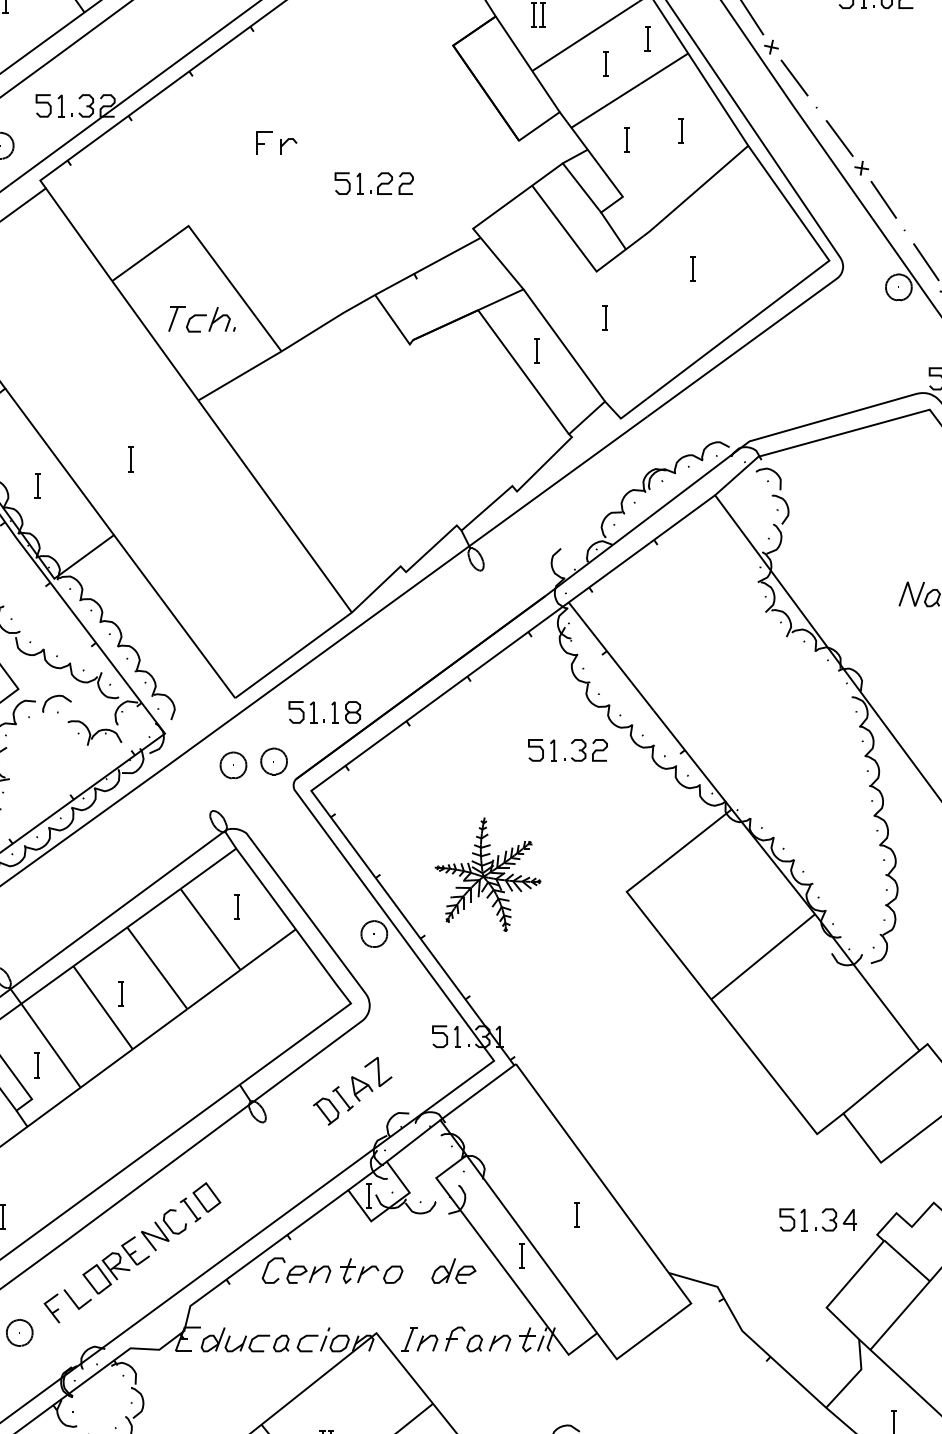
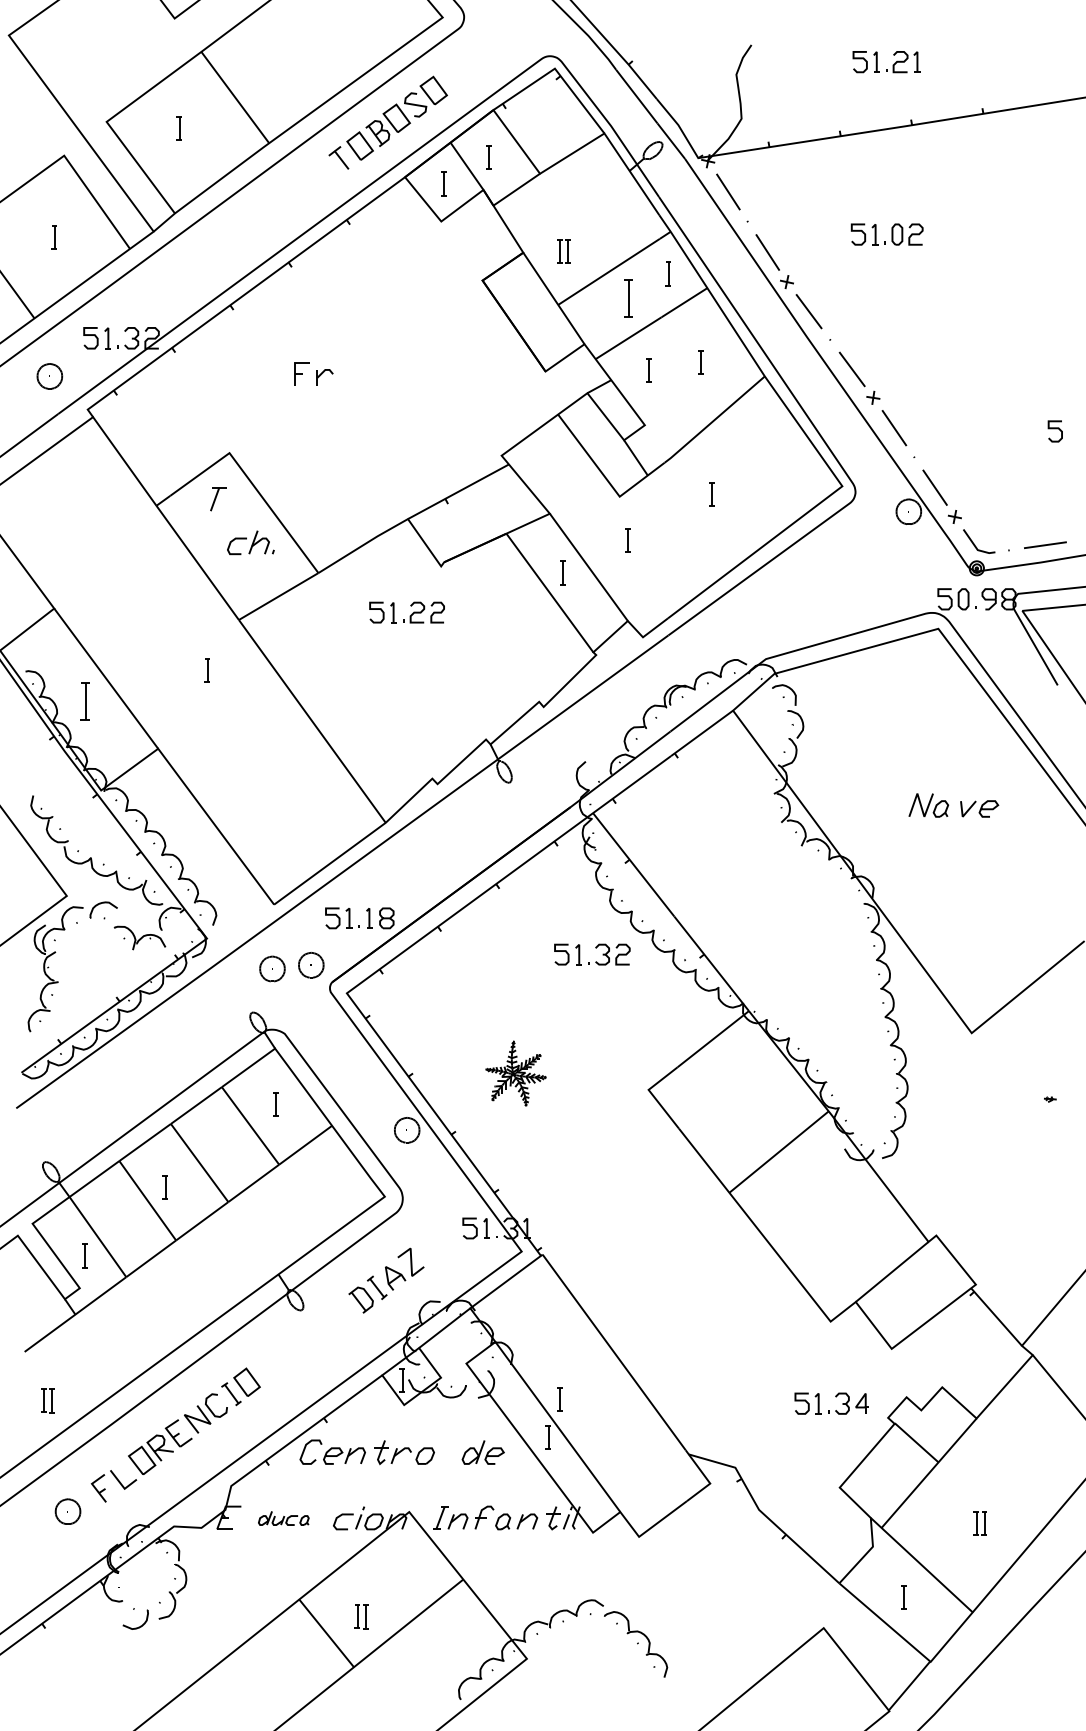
part: (605, 64) -> (628, 298), size x1.6
part: (373, 183) -> (406, 612), moved
part: (177, 319) -> (218, 499), moved
part: (129, 459) -> (206, 670), moved
part: (36, 485) -> (84, 701), size x1.6
part: (487, 874) -> (515, 1073), size x0.6
part: (576, 1215) -> (559, 1399), moved
part: (245, 1339) -> (283, 1518), size x0.6

